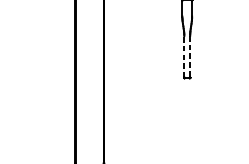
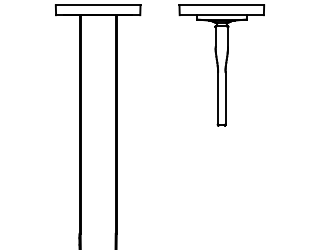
line: (184, 56) -> (218, 97), dashed -> solid
line: (190, 56) -> (225, 98), dashed -> solid

